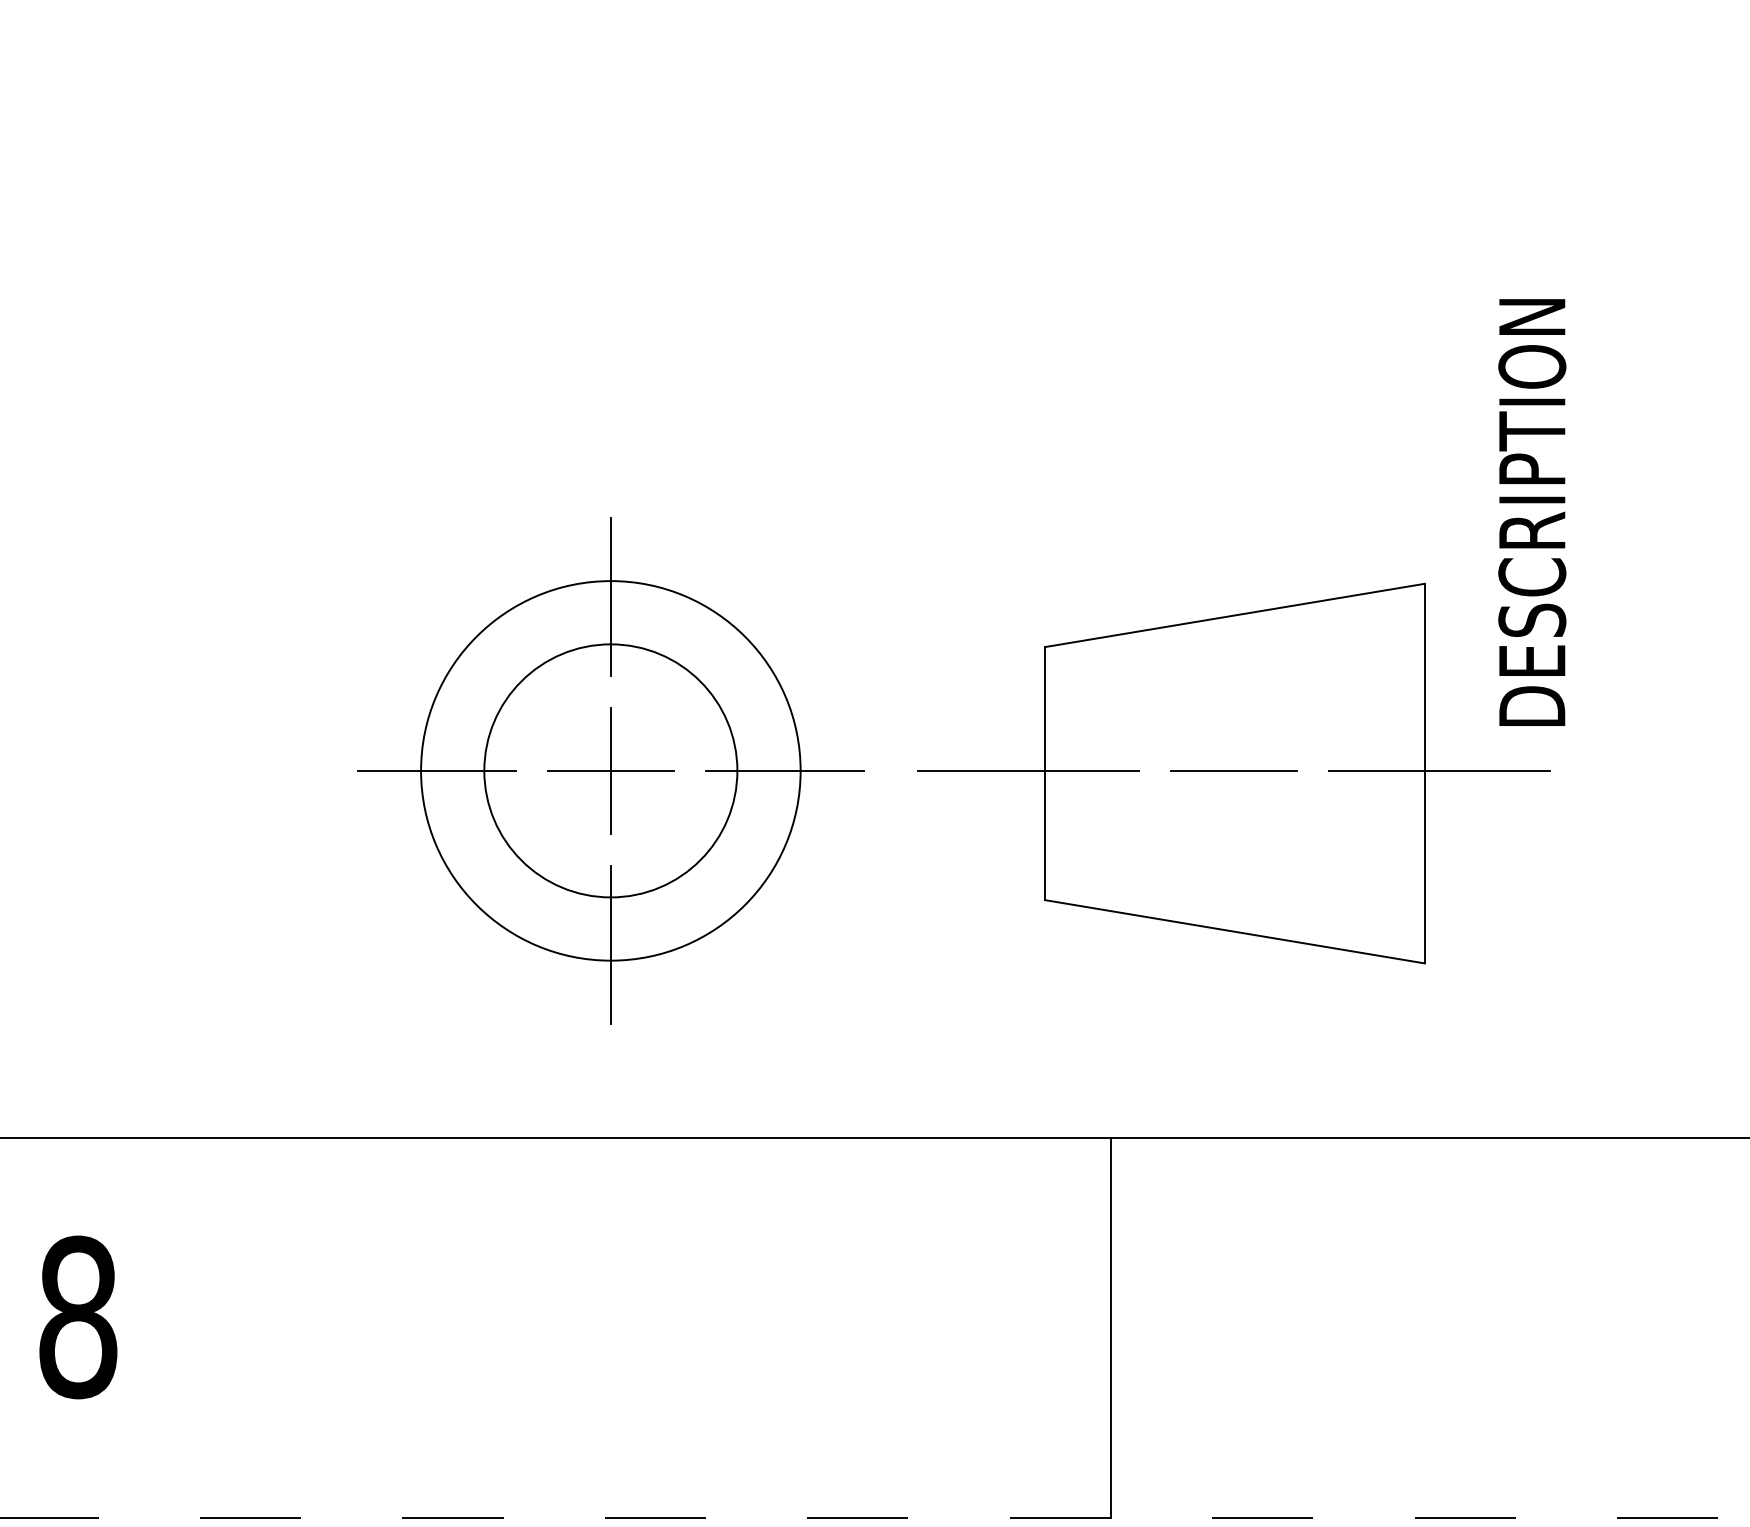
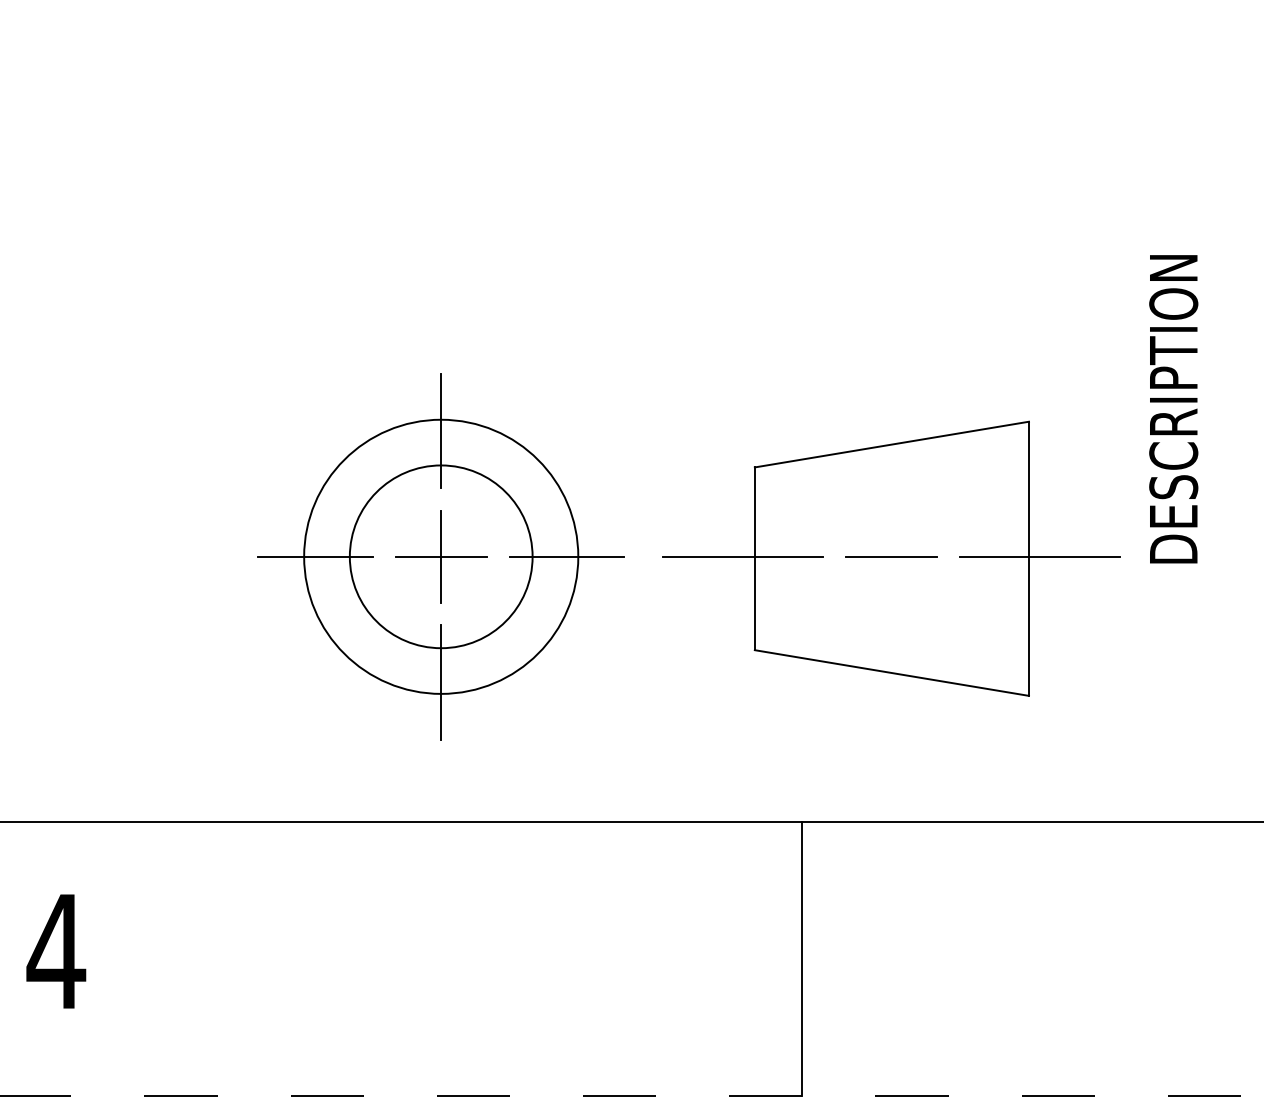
text: (1531, 512) -> (1173, 409), moved
text: (78, 1317) -> (56, 951), 8 -> 4

